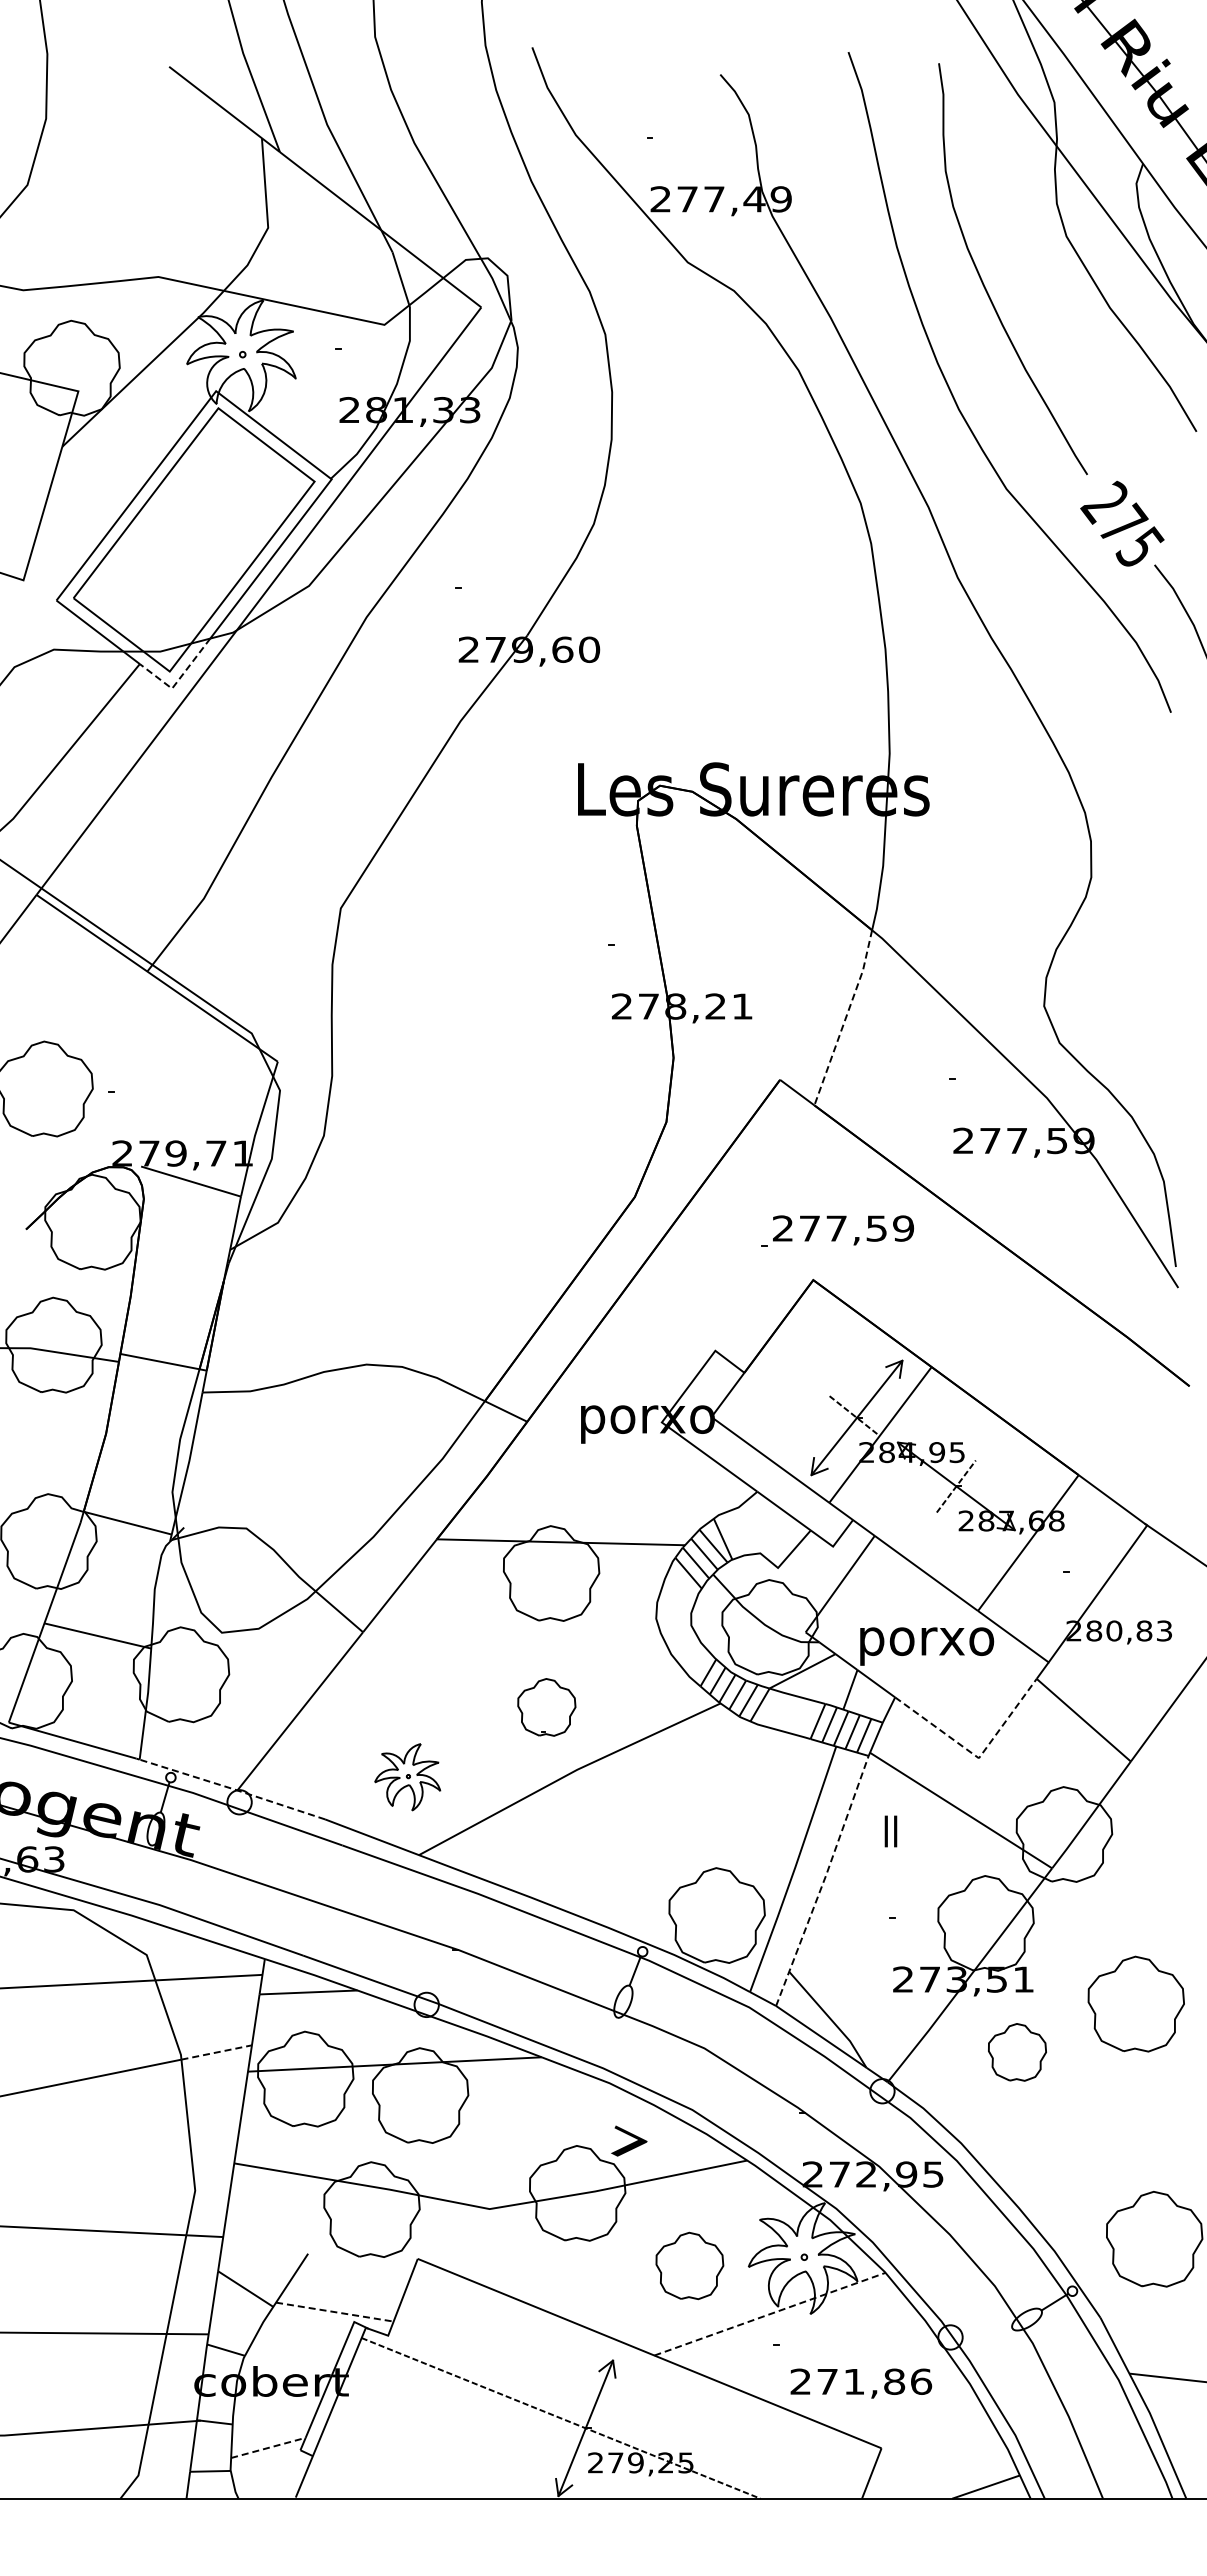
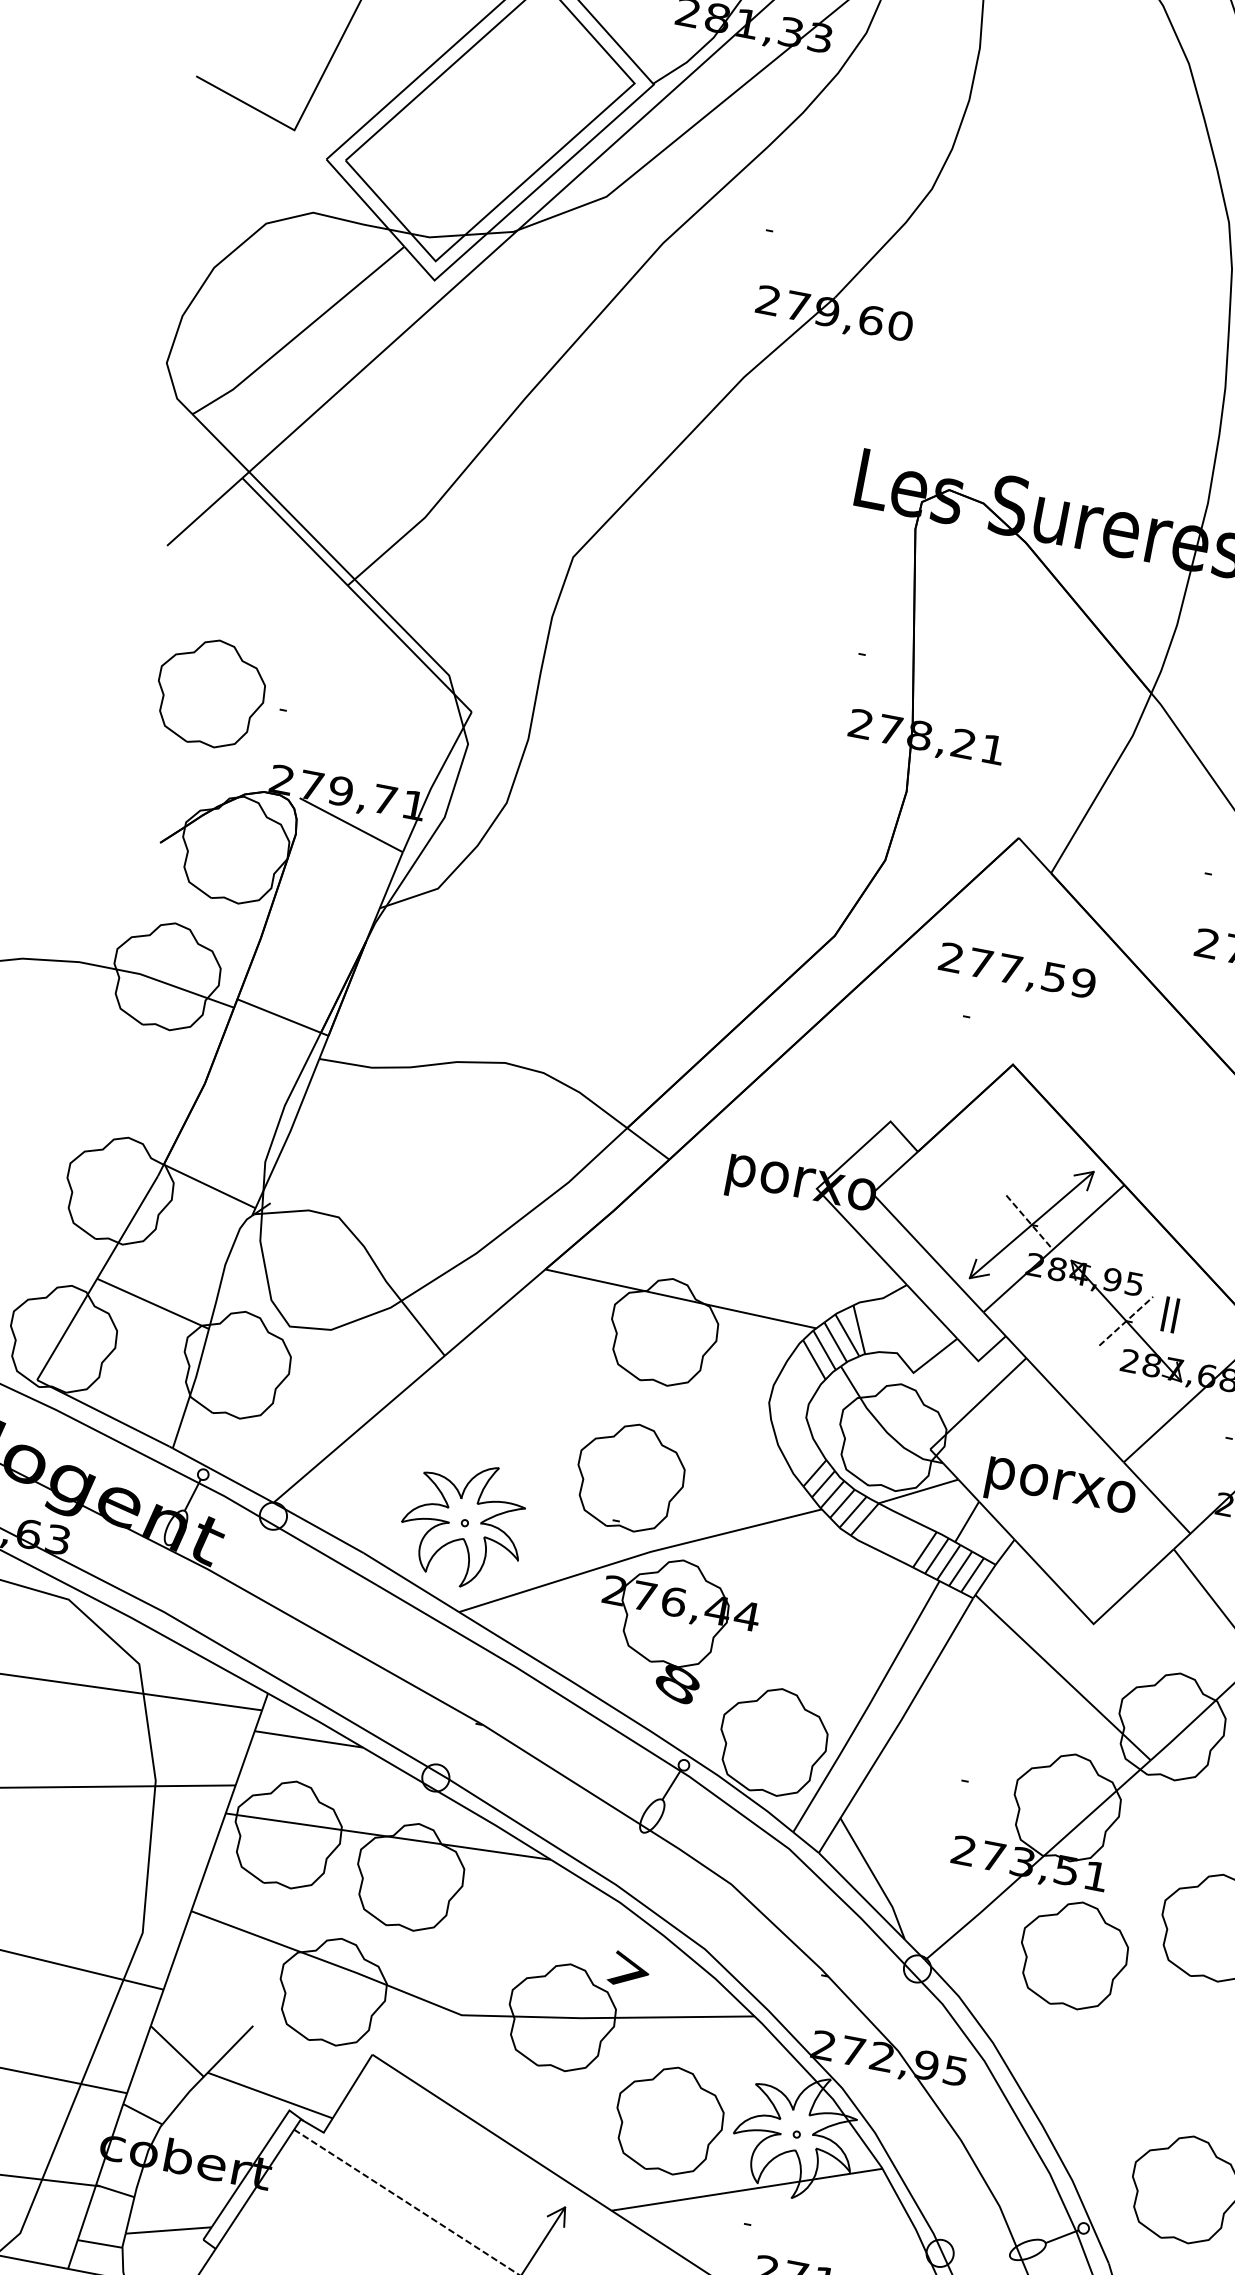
line: (178, 680) -> (443, 272), dashed -> solid
line: (845, 1018) -> (1103, 784), dashed -> solid
text: (843, 1230) -> (1017, 972), moved
part: (546, 1707) -> (630, 1477), size x1.67
line: (977, 1757) -> (1092, 1622), dashed -> solid
part: (407, 1777) -> (462, 1524), size x1.67
line: (231, 1788) -> (267, 1499), dashed -> solid
text: (890, 1831) -> (1169, 1314), moved
part: (613, 1833) -> (676, 1629), added
line: (824, 1880) -> (898, 1725), dashed -> solid
line: (216, 2052) -> (195, 1785), dashed -> solid
part: (1017, 2052) -> (1073, 1954), size x1.67
part: (689, 2265) -> (669, 2119), size x1.43
line: (334, 2312) -> (269, 2095), dashed -> solid
line: (769, 2314) -> (746, 2189), dashed -> solid
line: (268, 2447) -> (168, 2230), dashed -> solid

